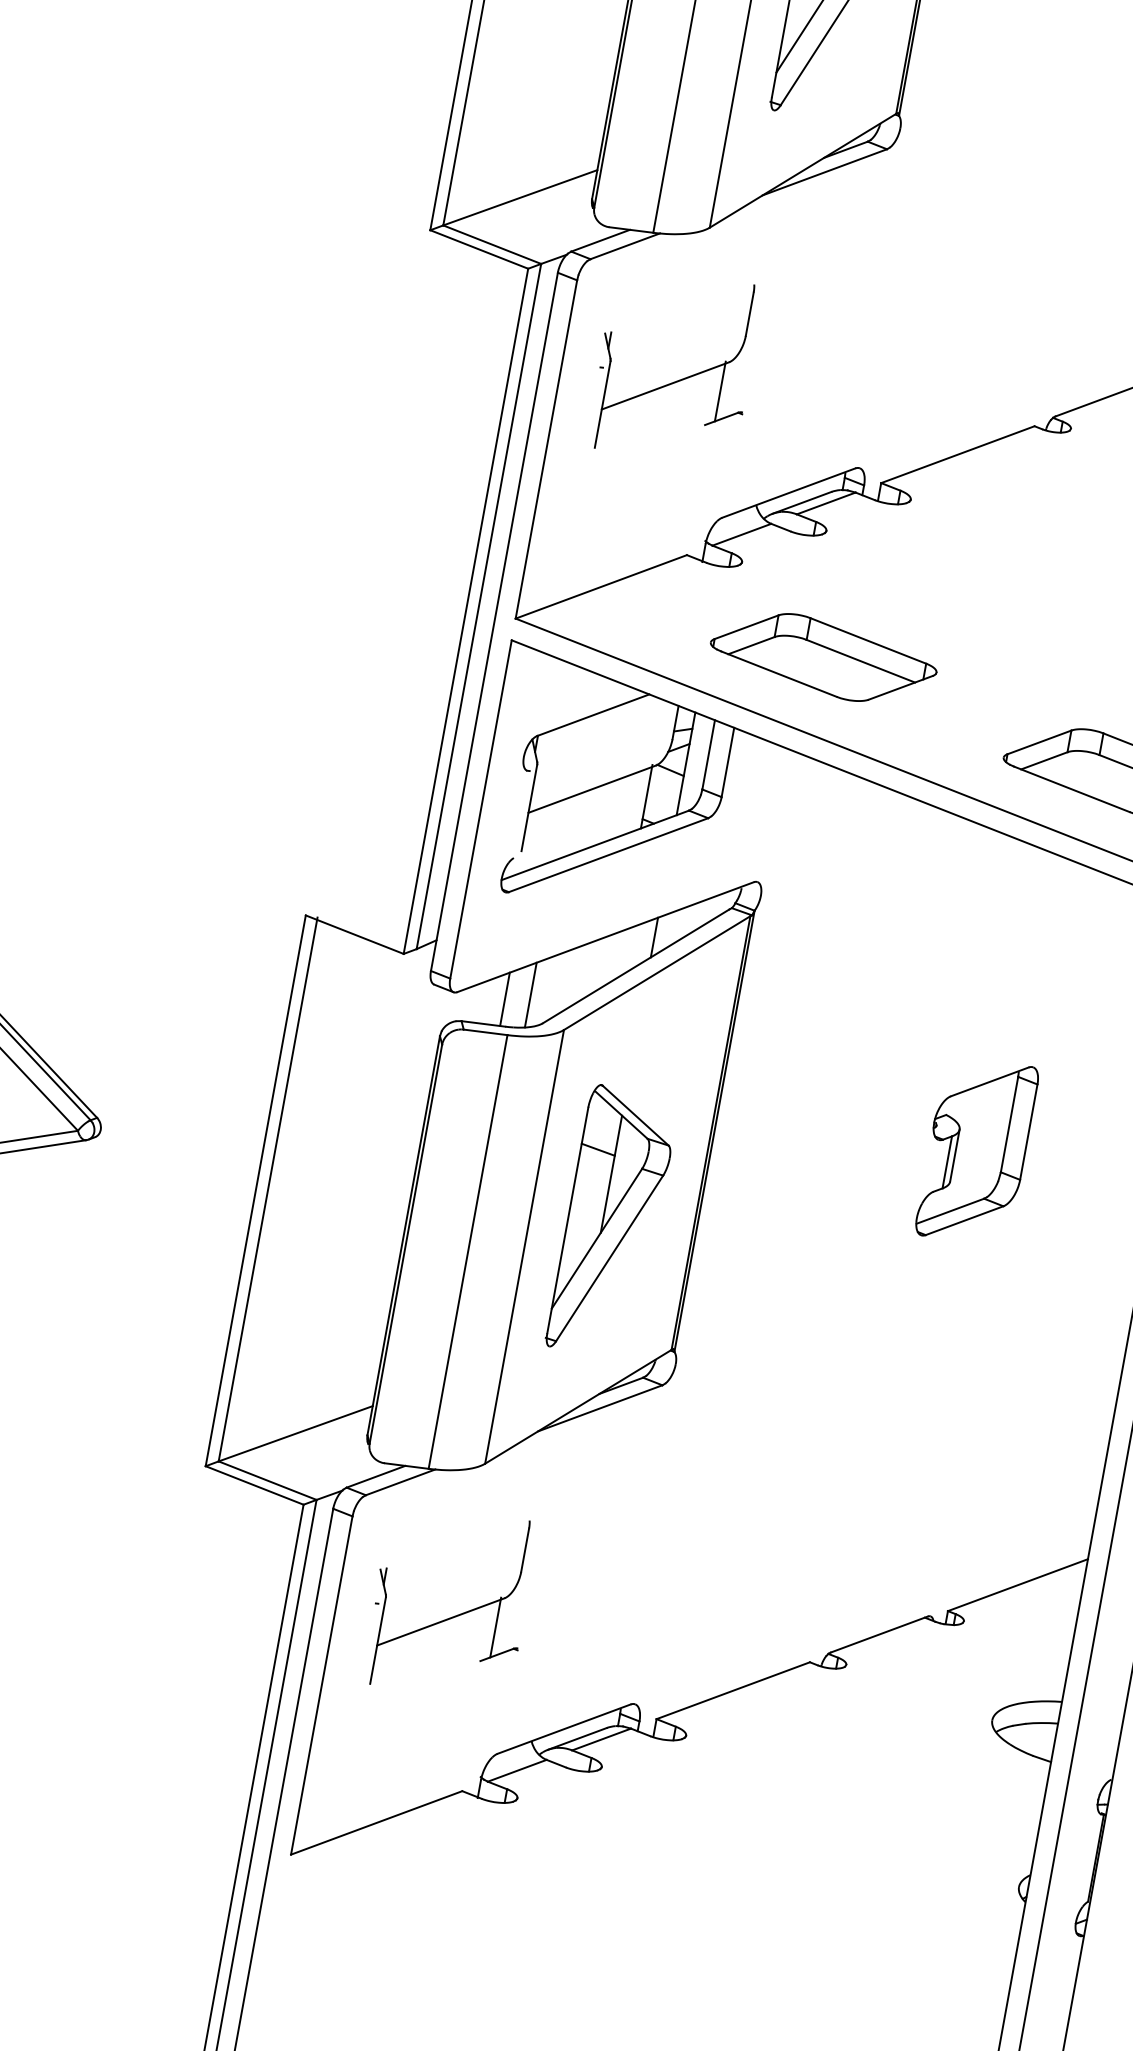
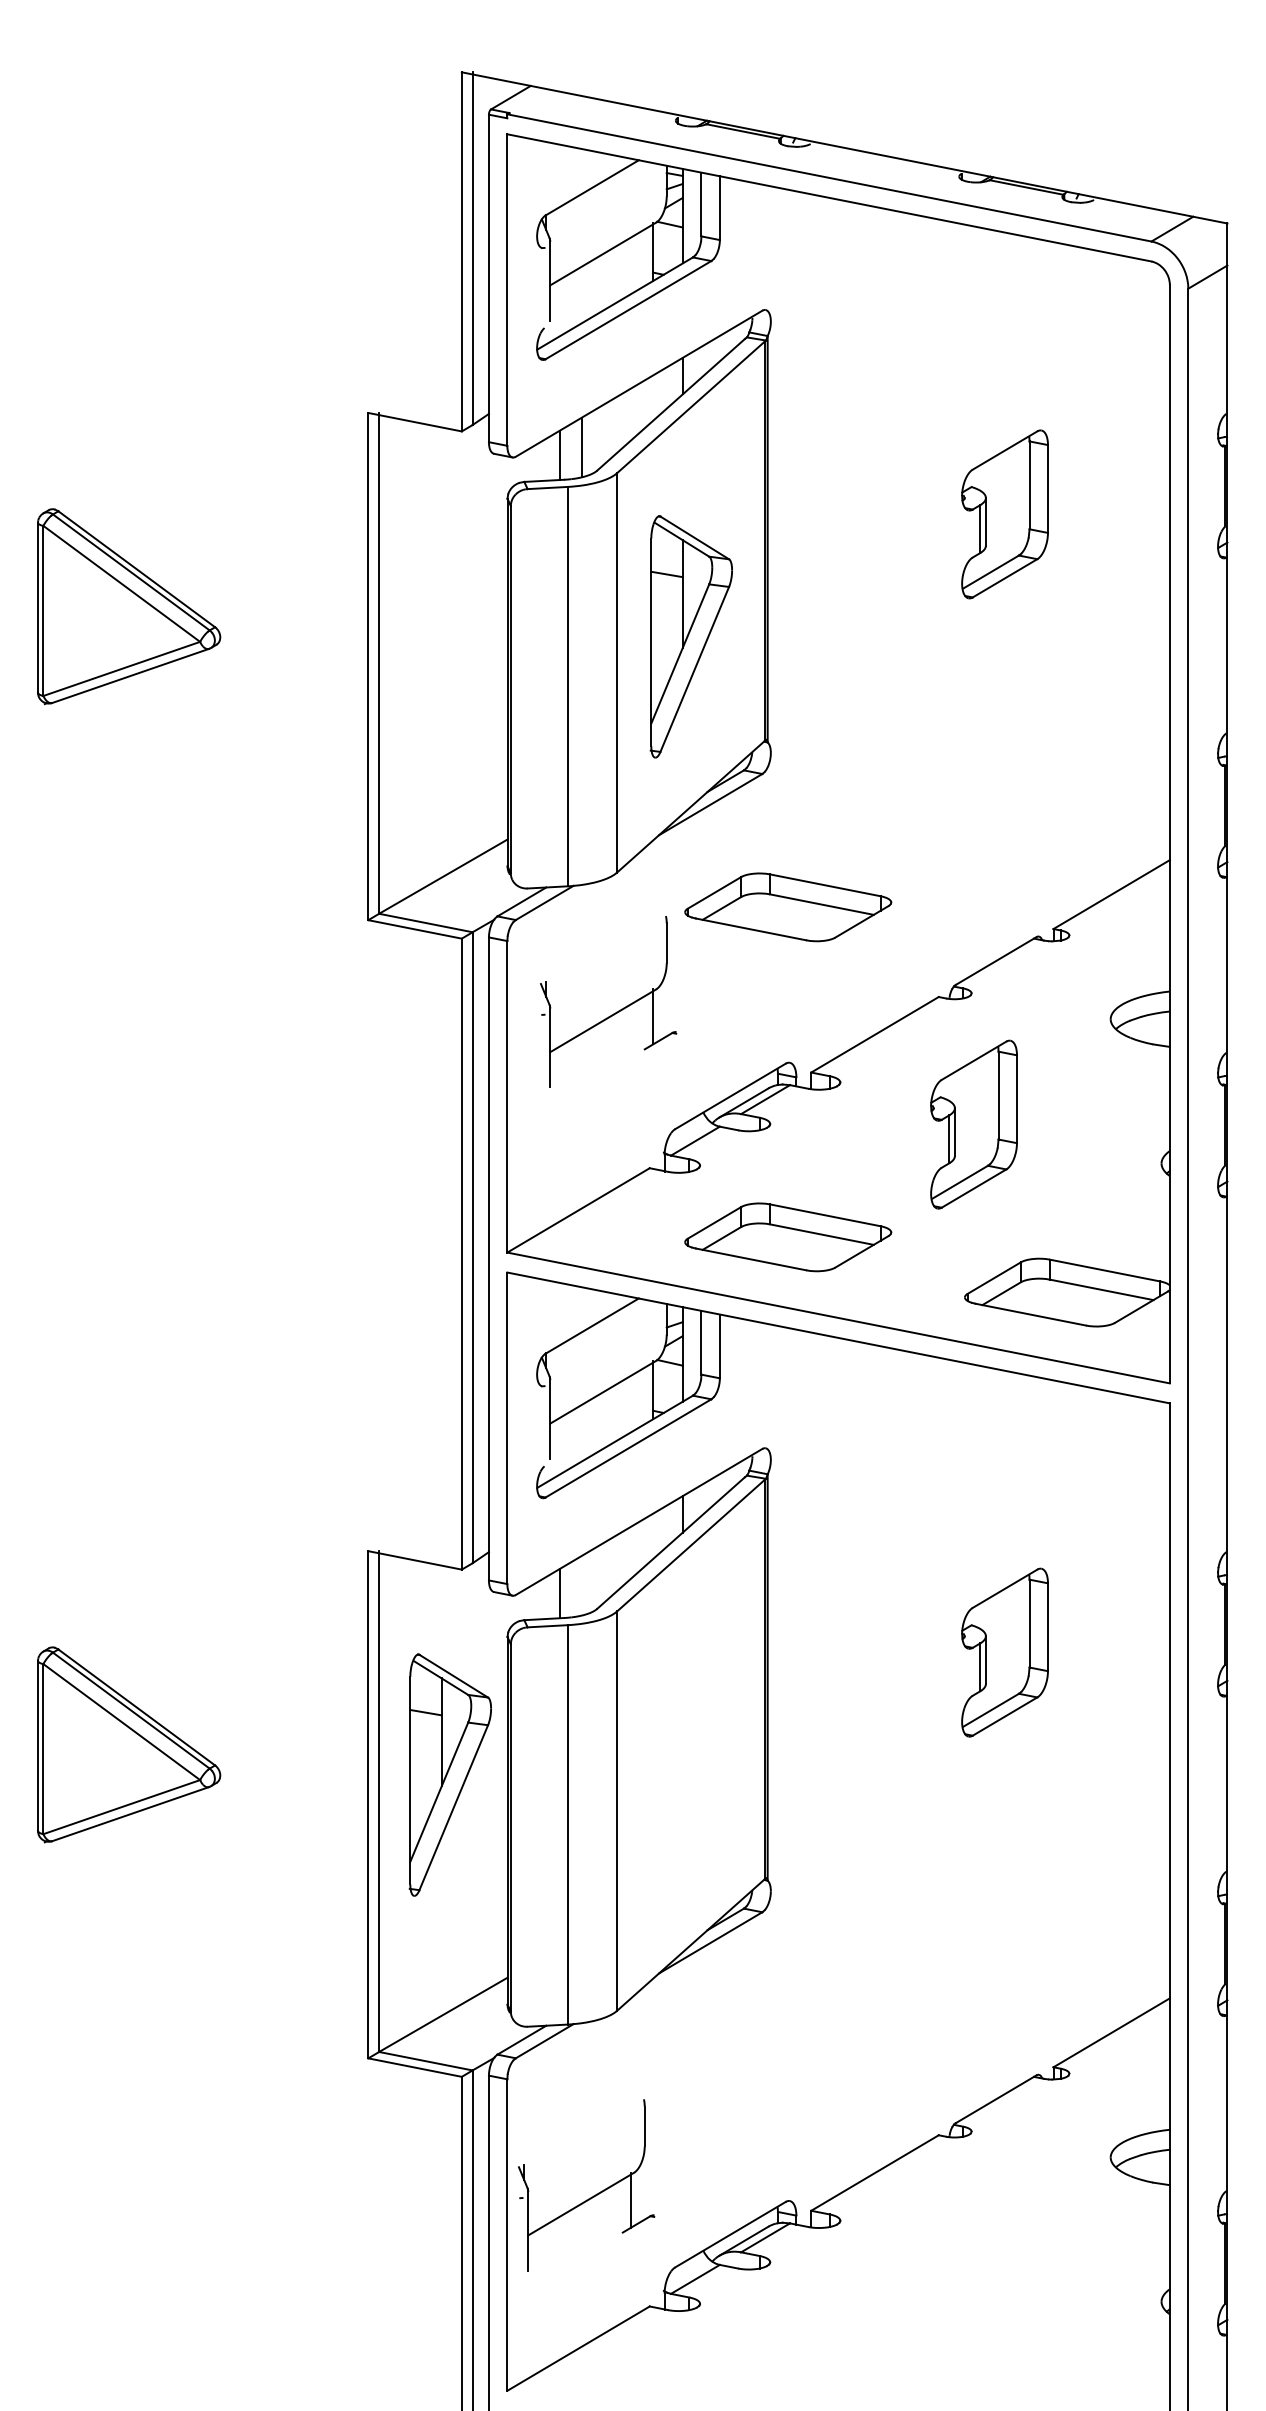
part: (889, 299) -> (788, 907), added
part: (1047, 571) -> (973, 1124), added
line: (530, 994) -> (581, 1585), removed
part: (611, 1221) -> (449, 1774), moved
part: (453, 1615) -> (591, 2196), moved

